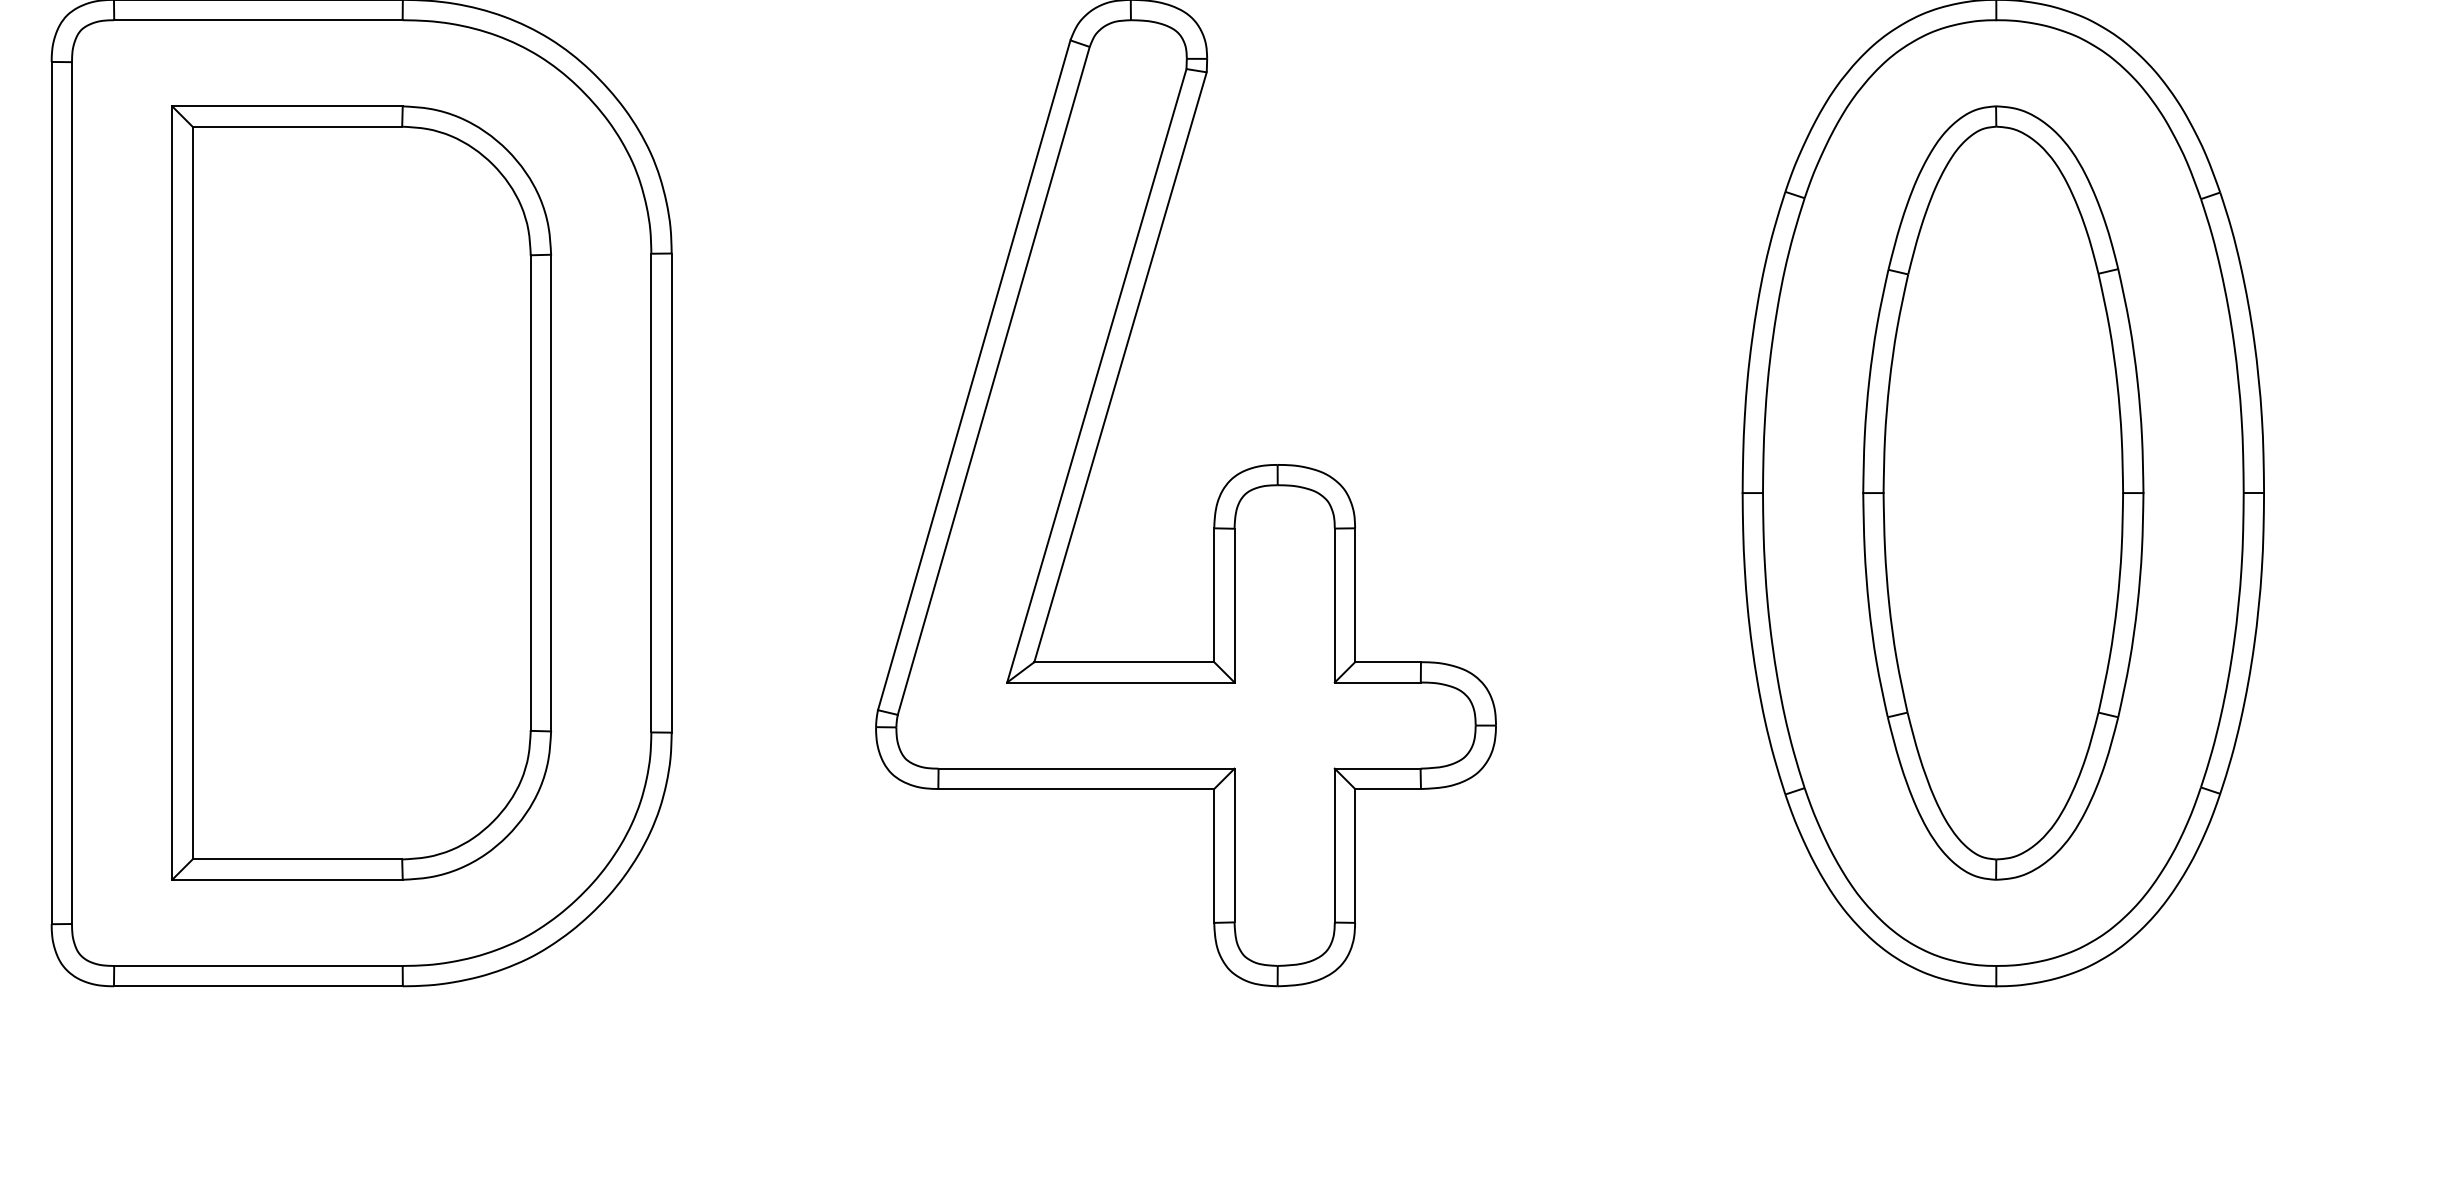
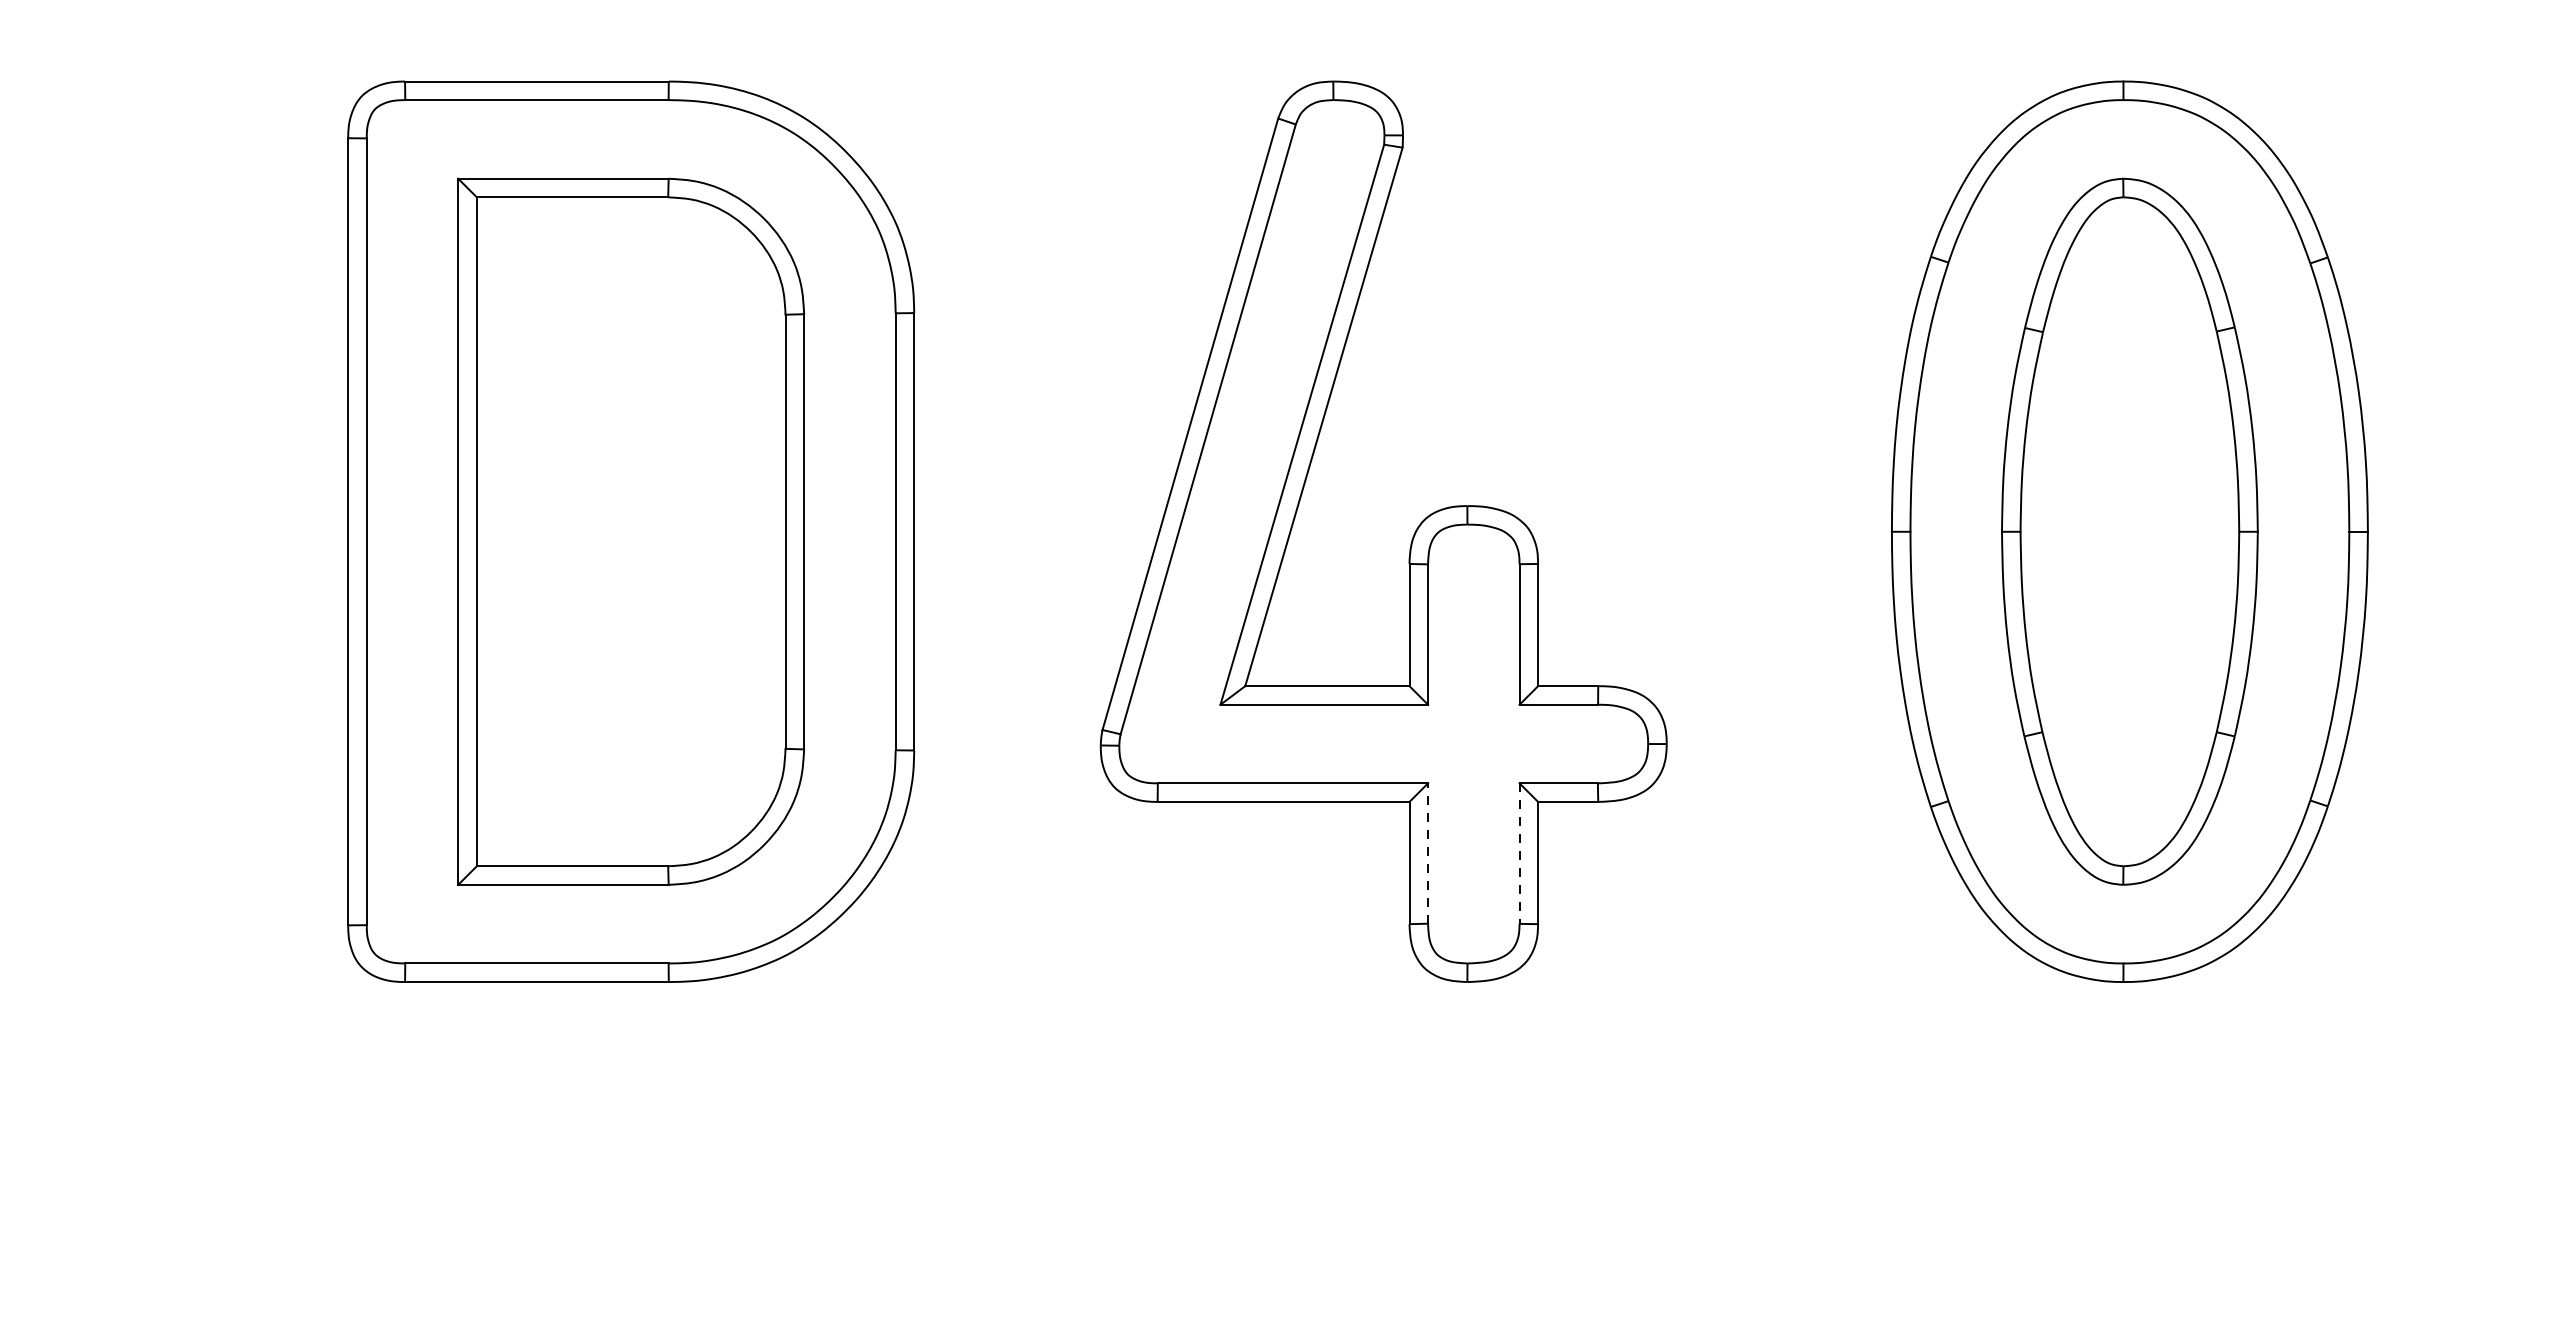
line: (1235, 845) -> (1428, 853), solid -> dashed
line: (1334, 846) -> (1519, 854), solid -> dashed

